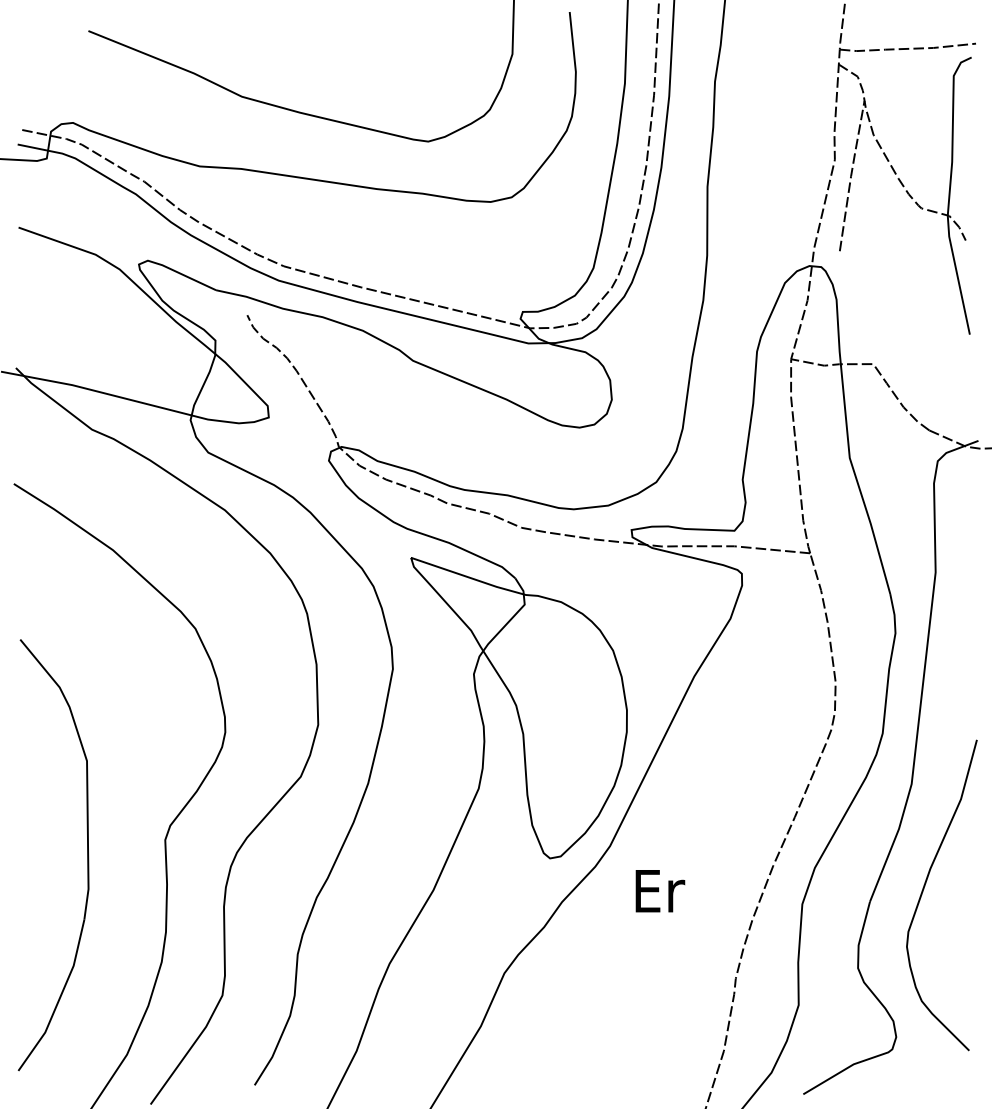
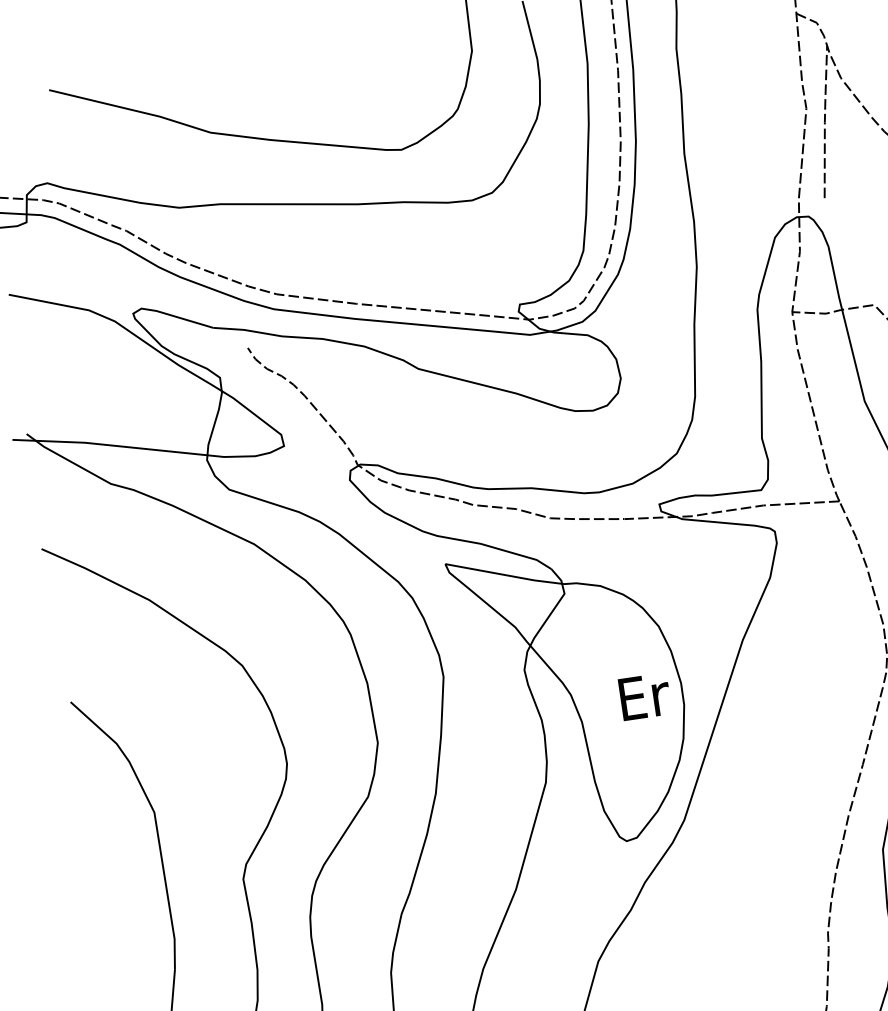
text: (660, 891) -> (645, 697), moved

